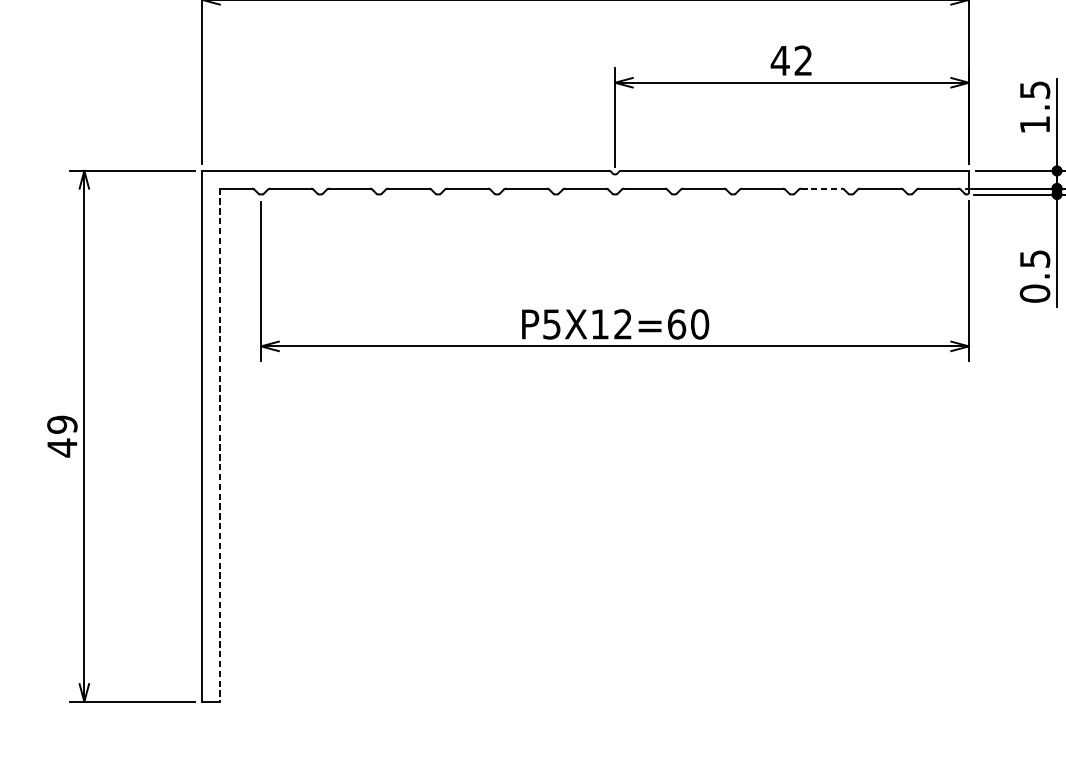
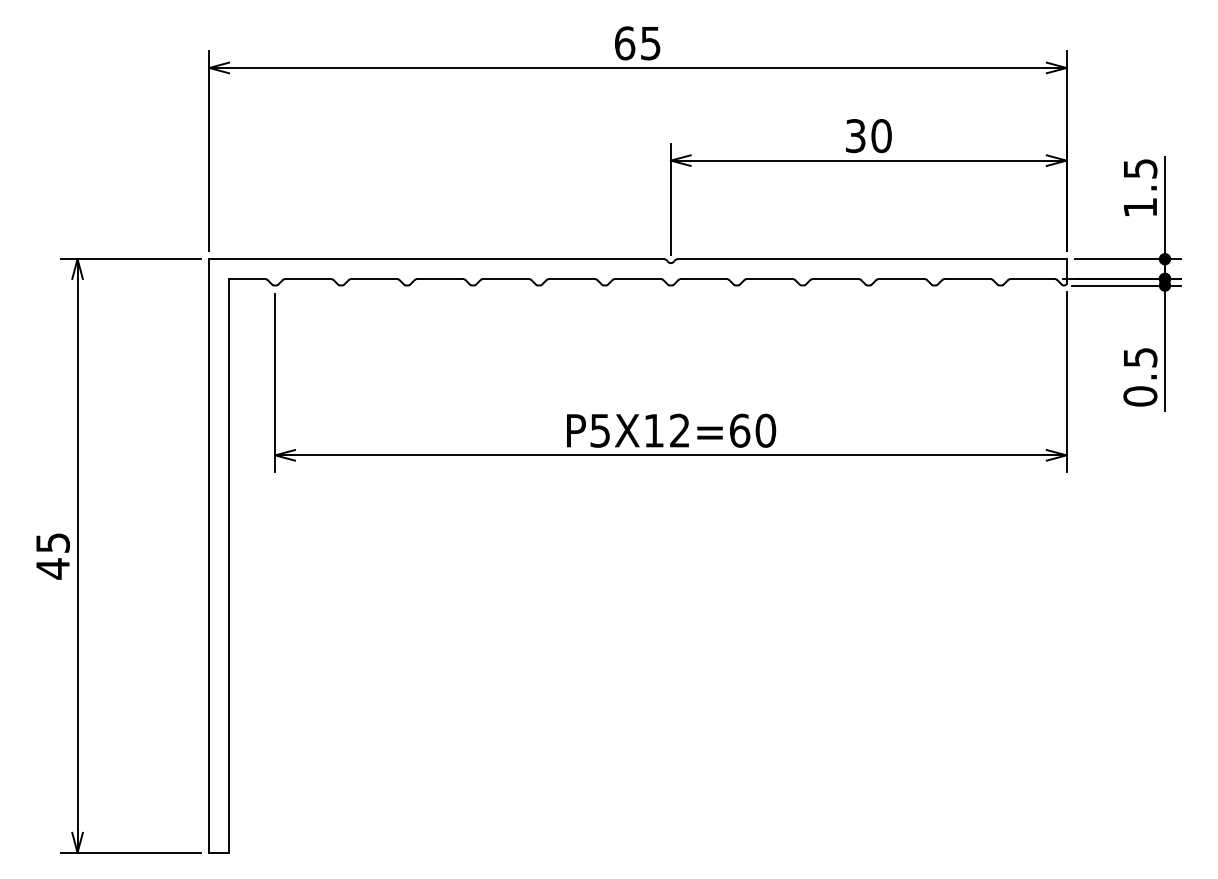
text: (790, 61) -> (867, 136), 42 -> 30
line: (821, 188) -> (901, 278), dashed -> solid
text: (61, 425) -> (52, 543), 49 -> 45
line: (220, 444) -> (229, 565), dashed -> solid

